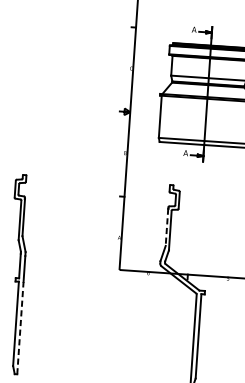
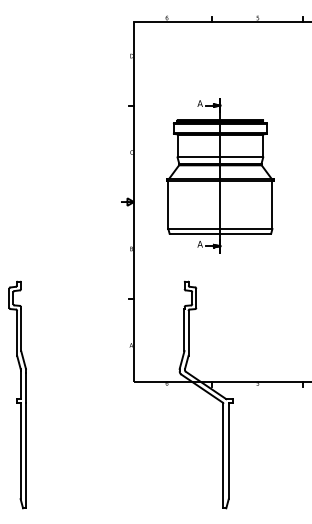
line: (166, 227) -> (184, 330), dashed -> solid
line: (20, 328) -> (25, 455), dashed -> solid

